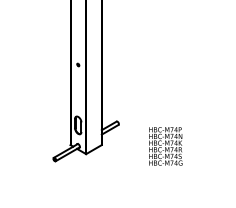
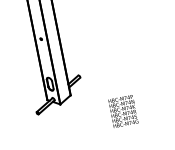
text: (165, 146) -> (123, 111), moved

